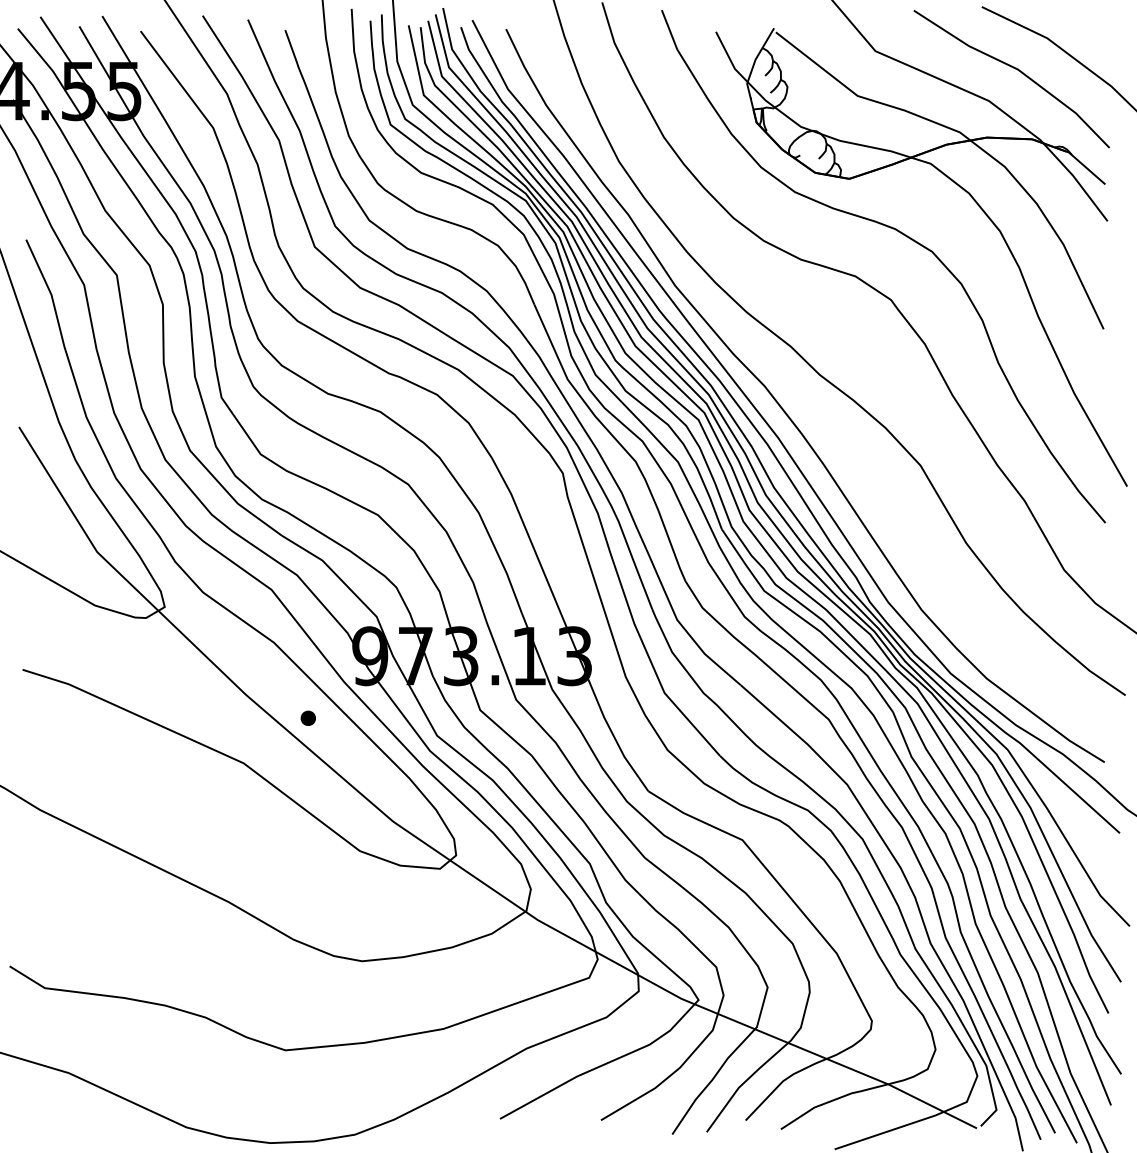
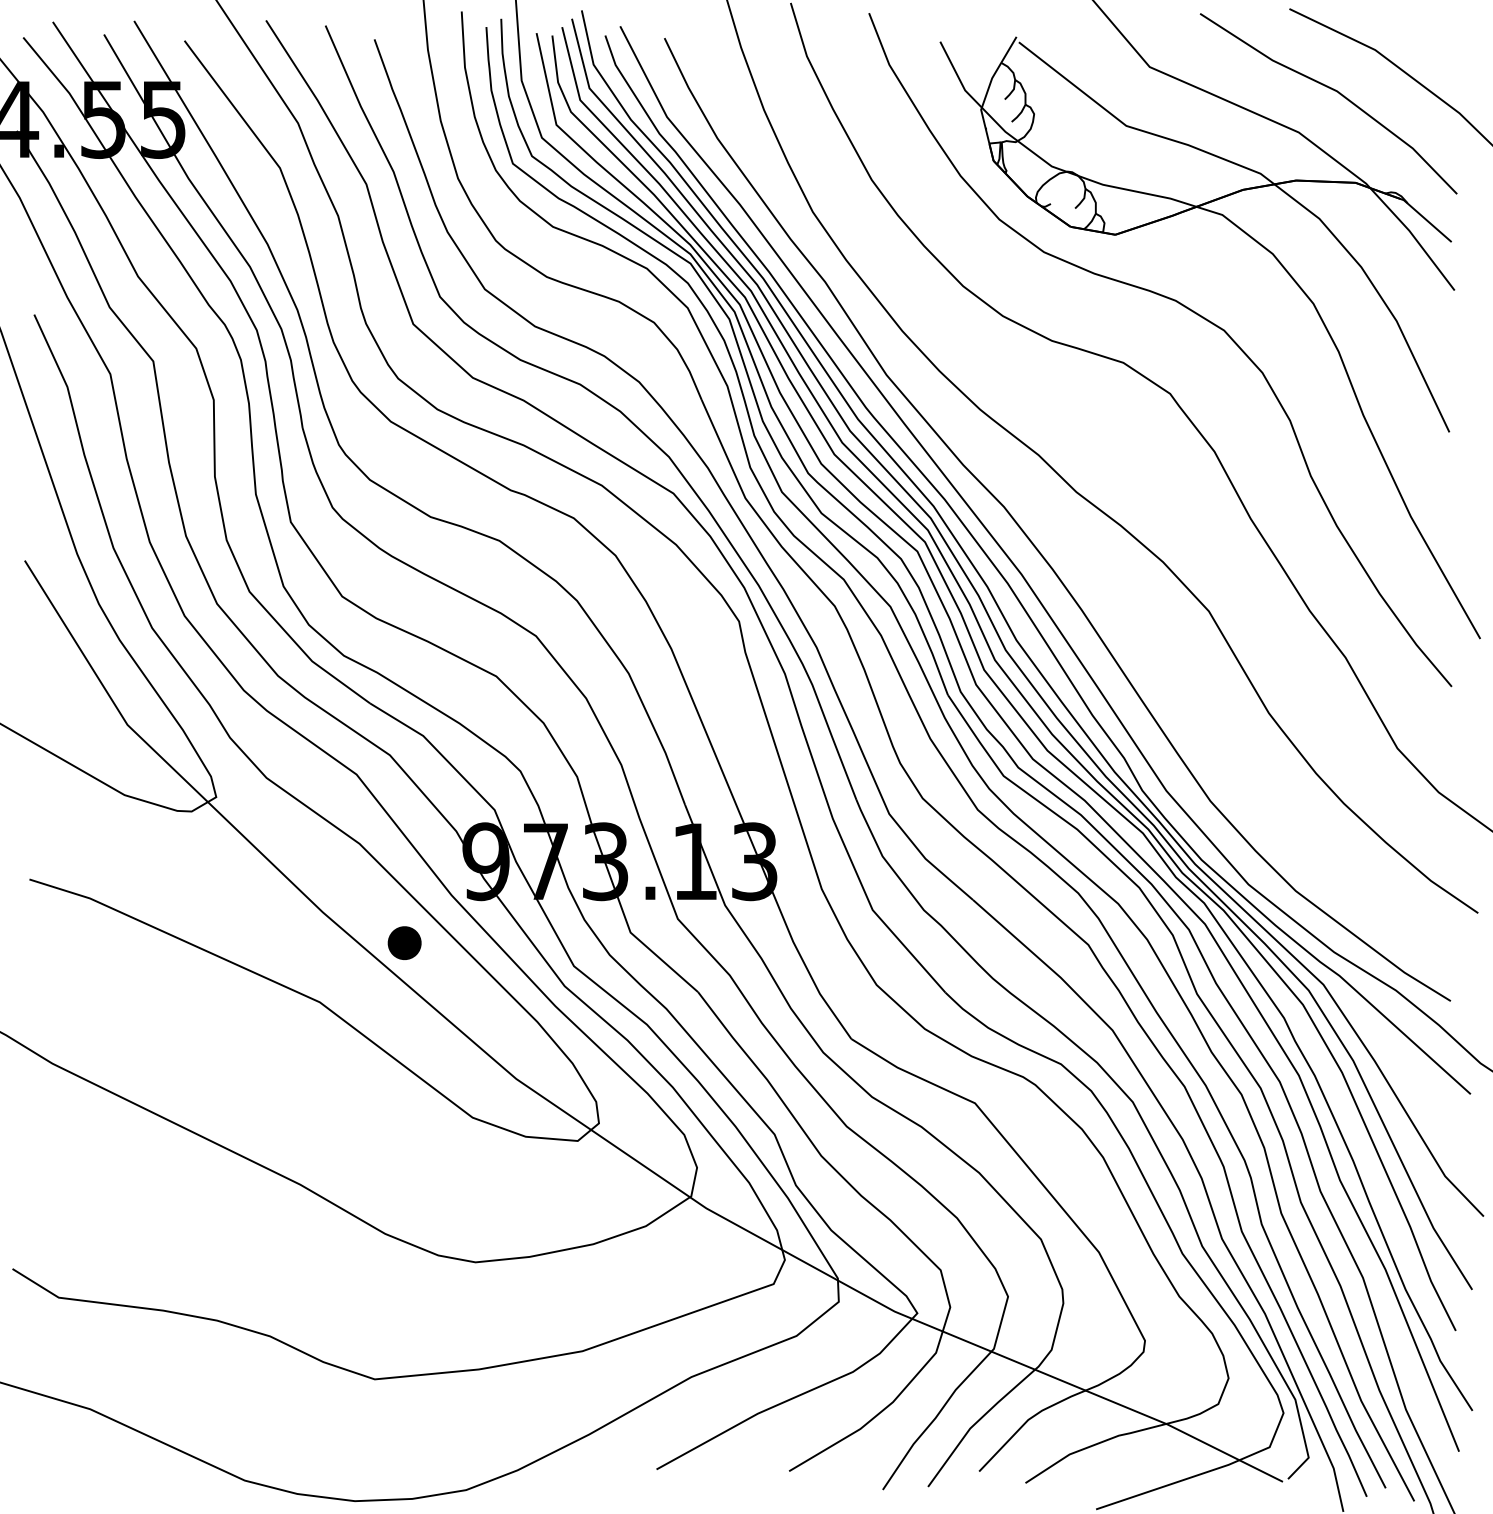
part: (308, 718) -> (405, 943), size x1.67

